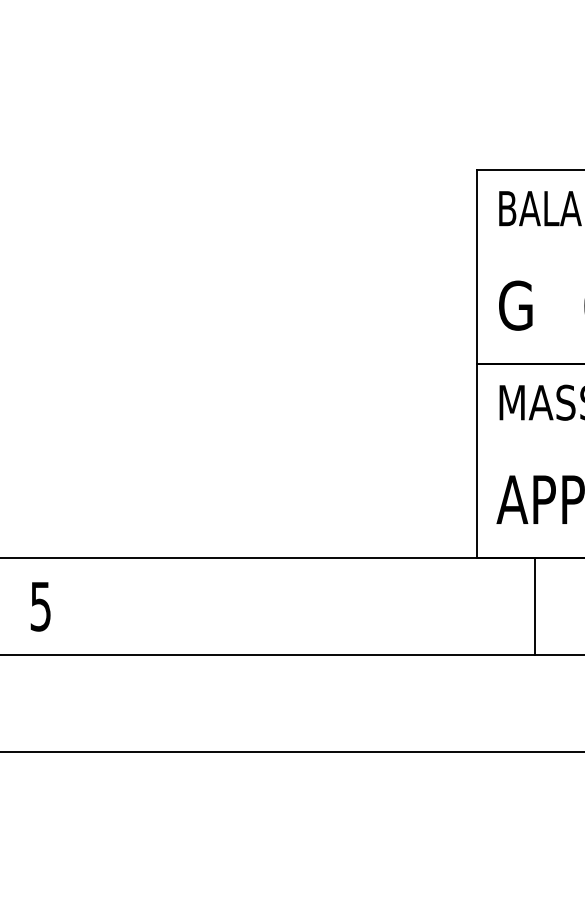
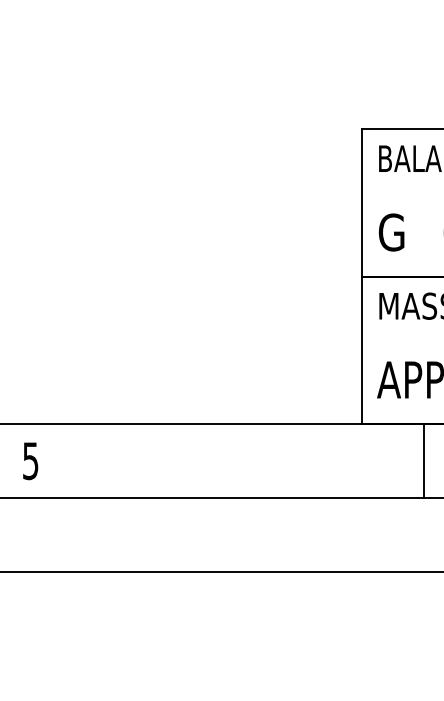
line: (534, 606) -> (423, 461), moved

